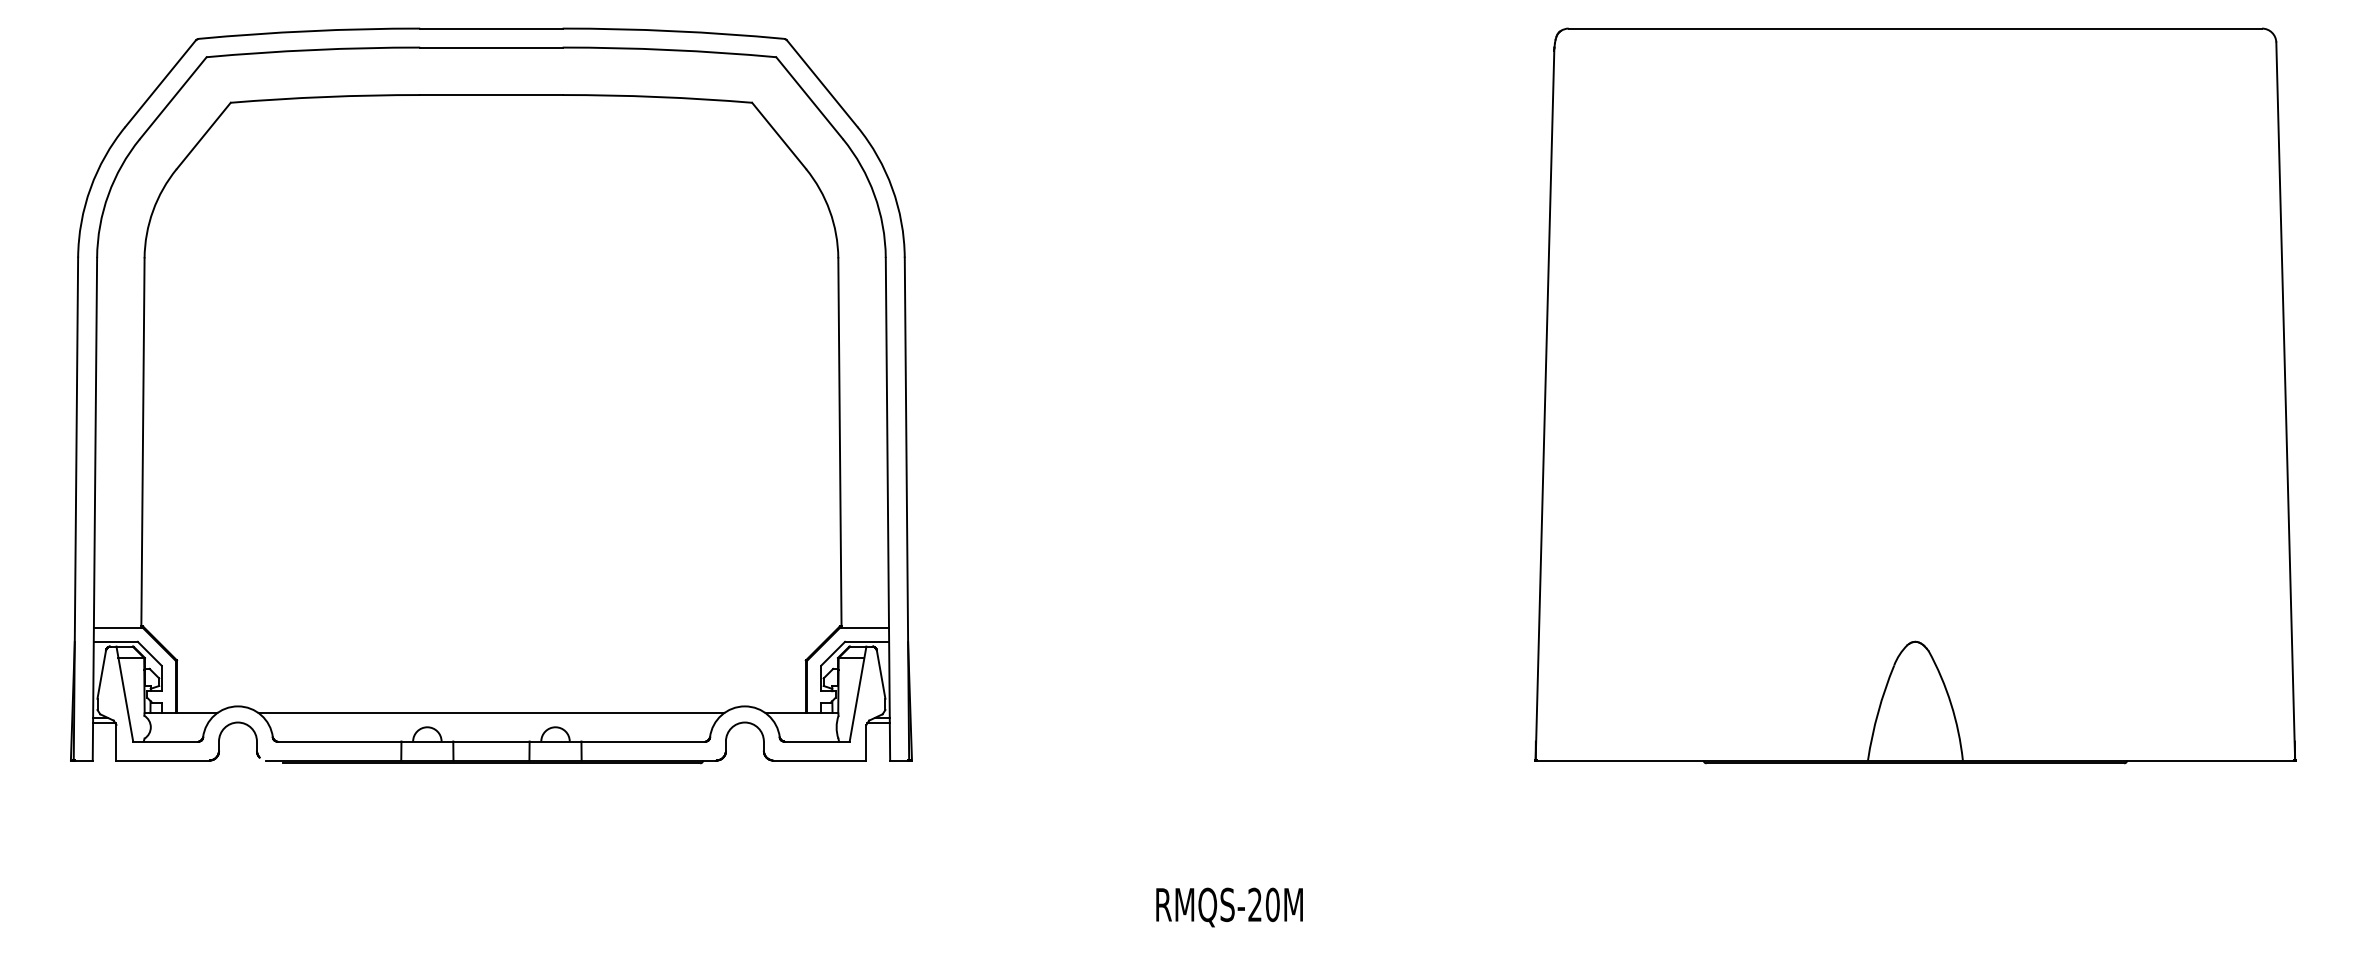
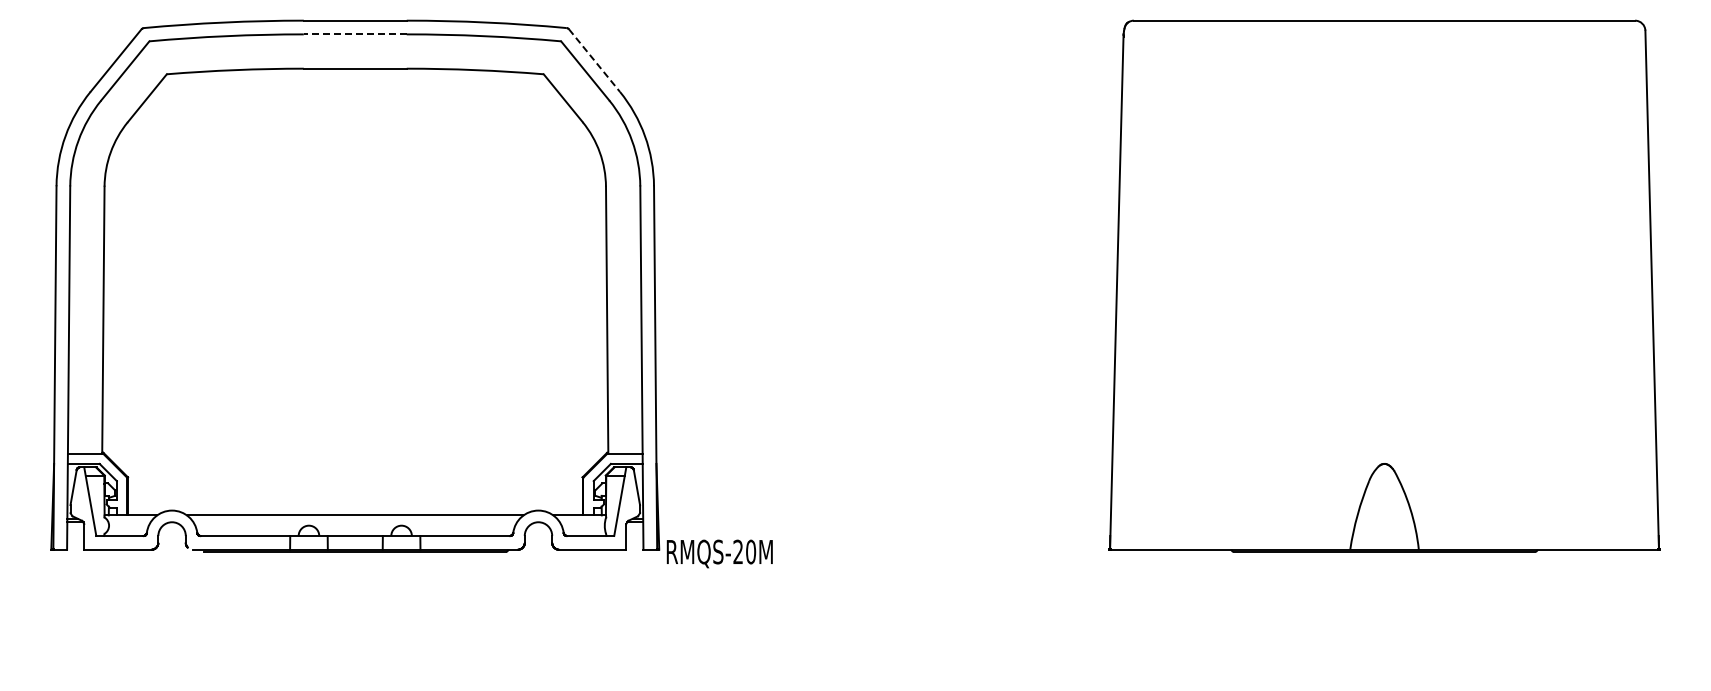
line: (490, 47) -> (354, 34), solid -> dashed
line: (822, 83) -> (594, 60), solid -> dashed
text: (1229, 906) -> (719, 553), moved

